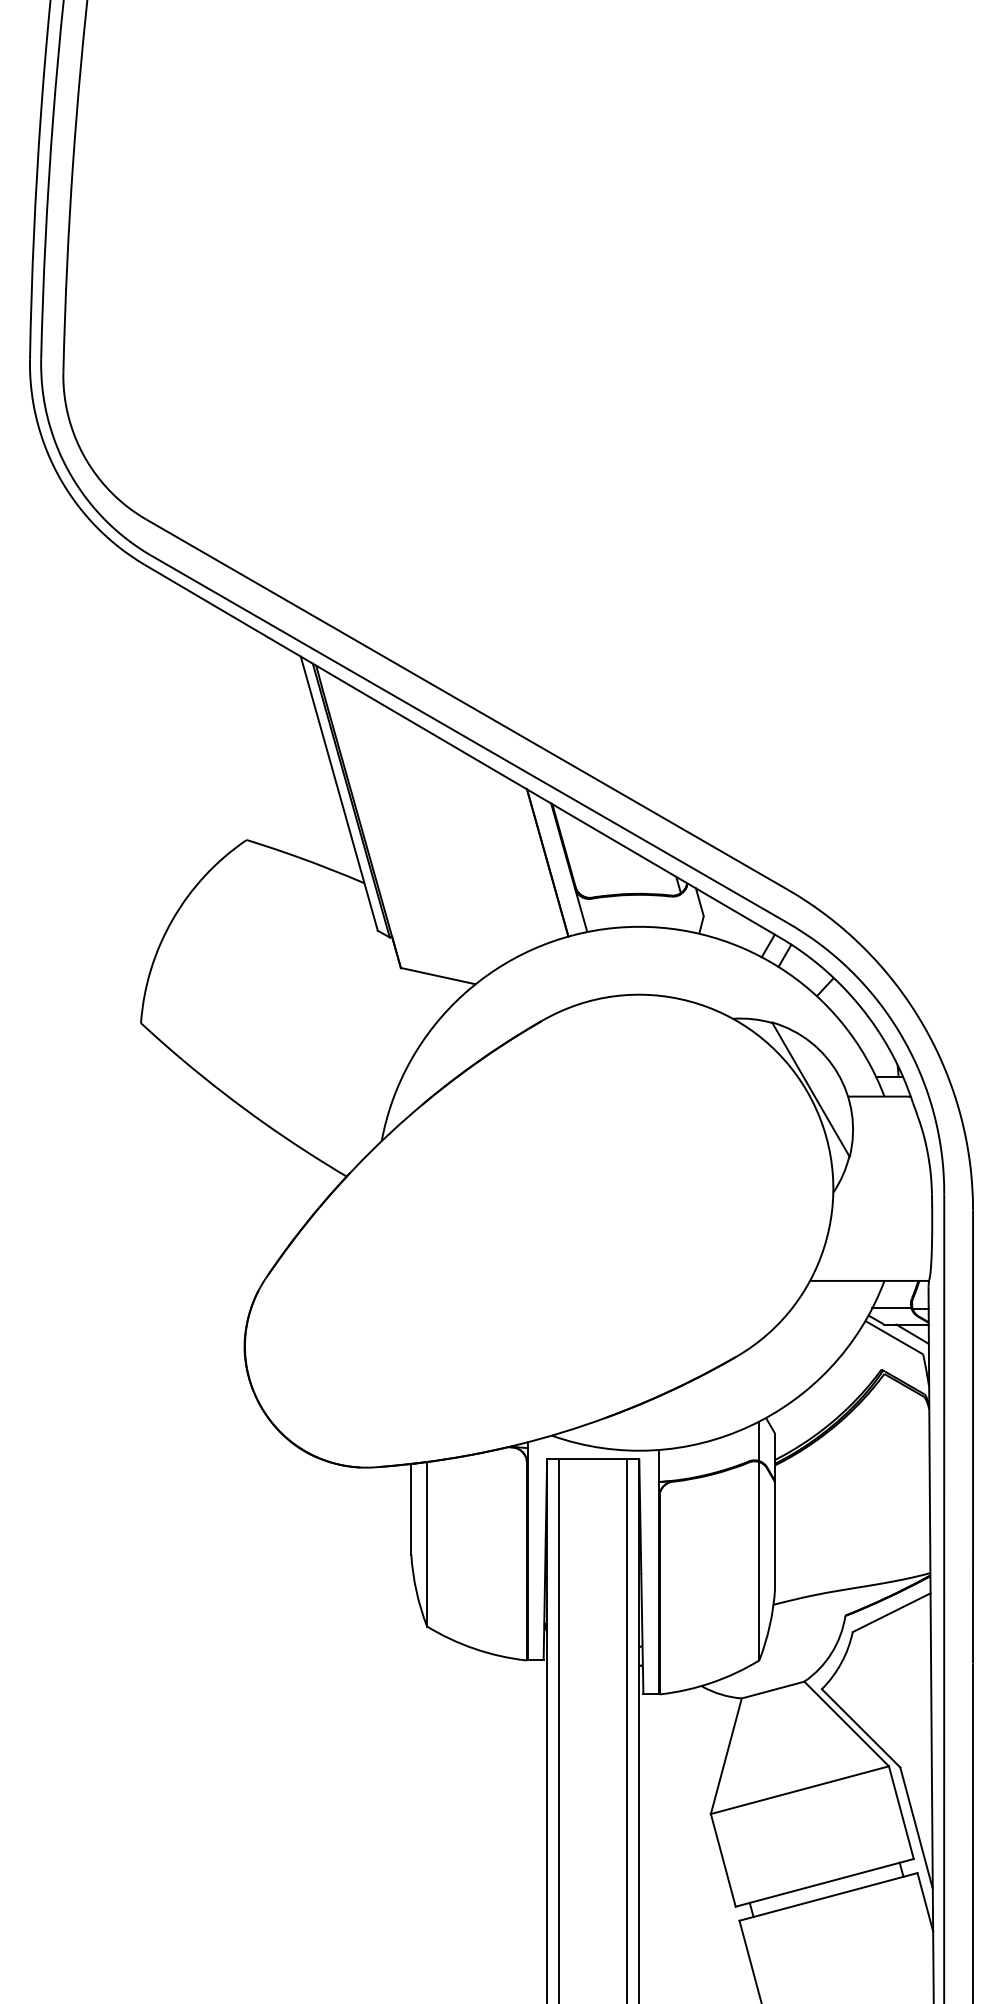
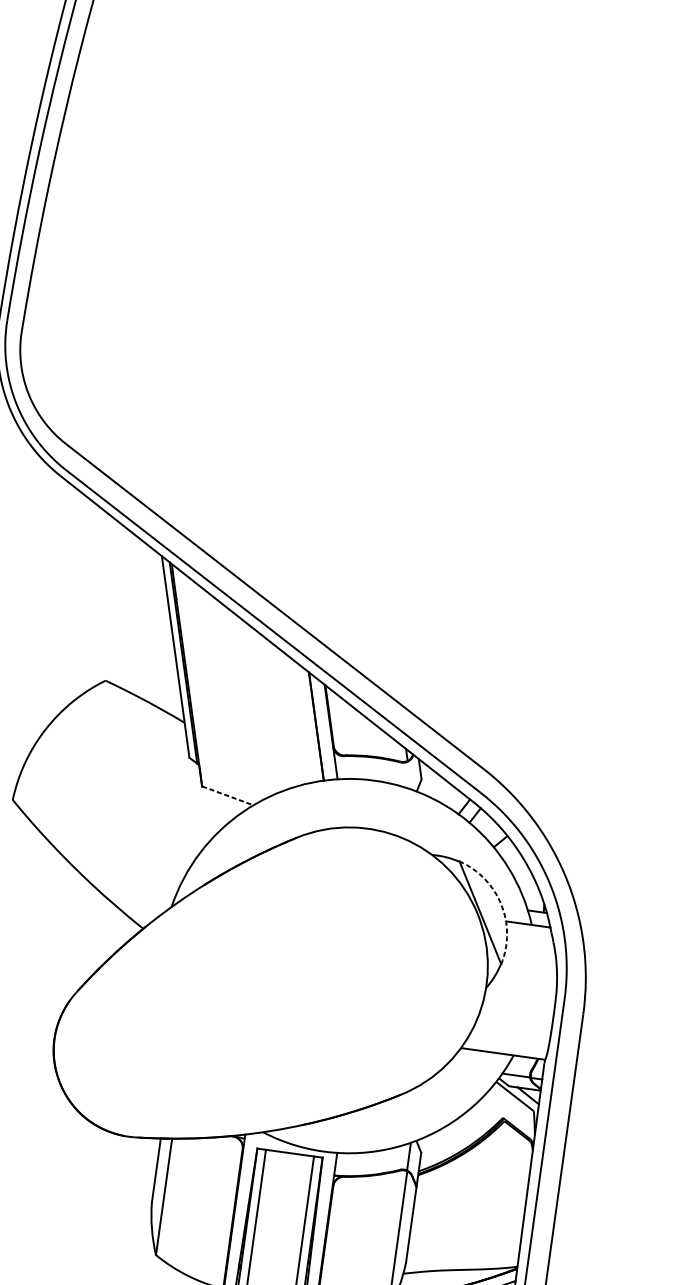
line: (438, 976) -> (227, 796), solid -> dashed
arc: (838, 1073) -> (501, 904), solid -> dashed

